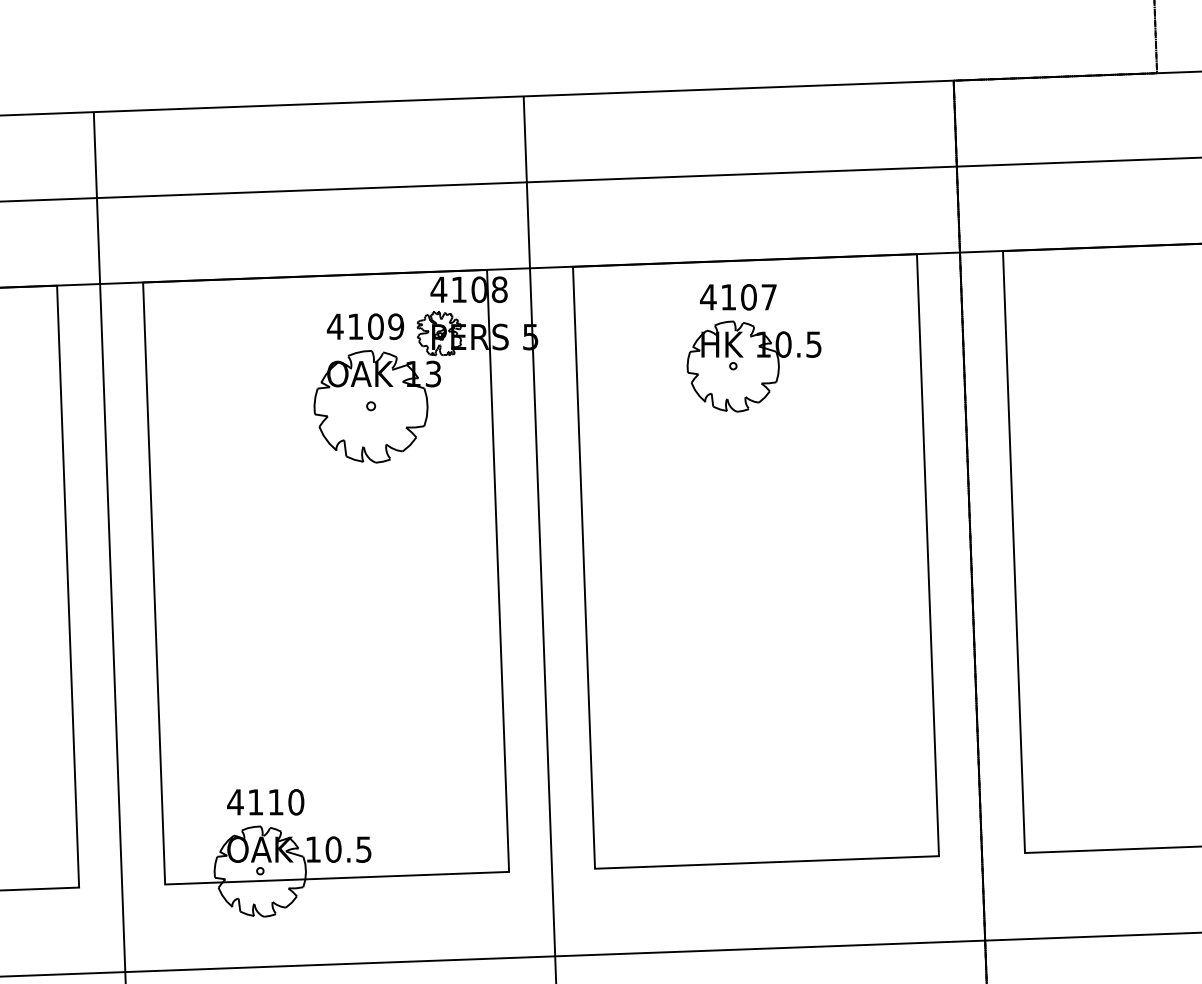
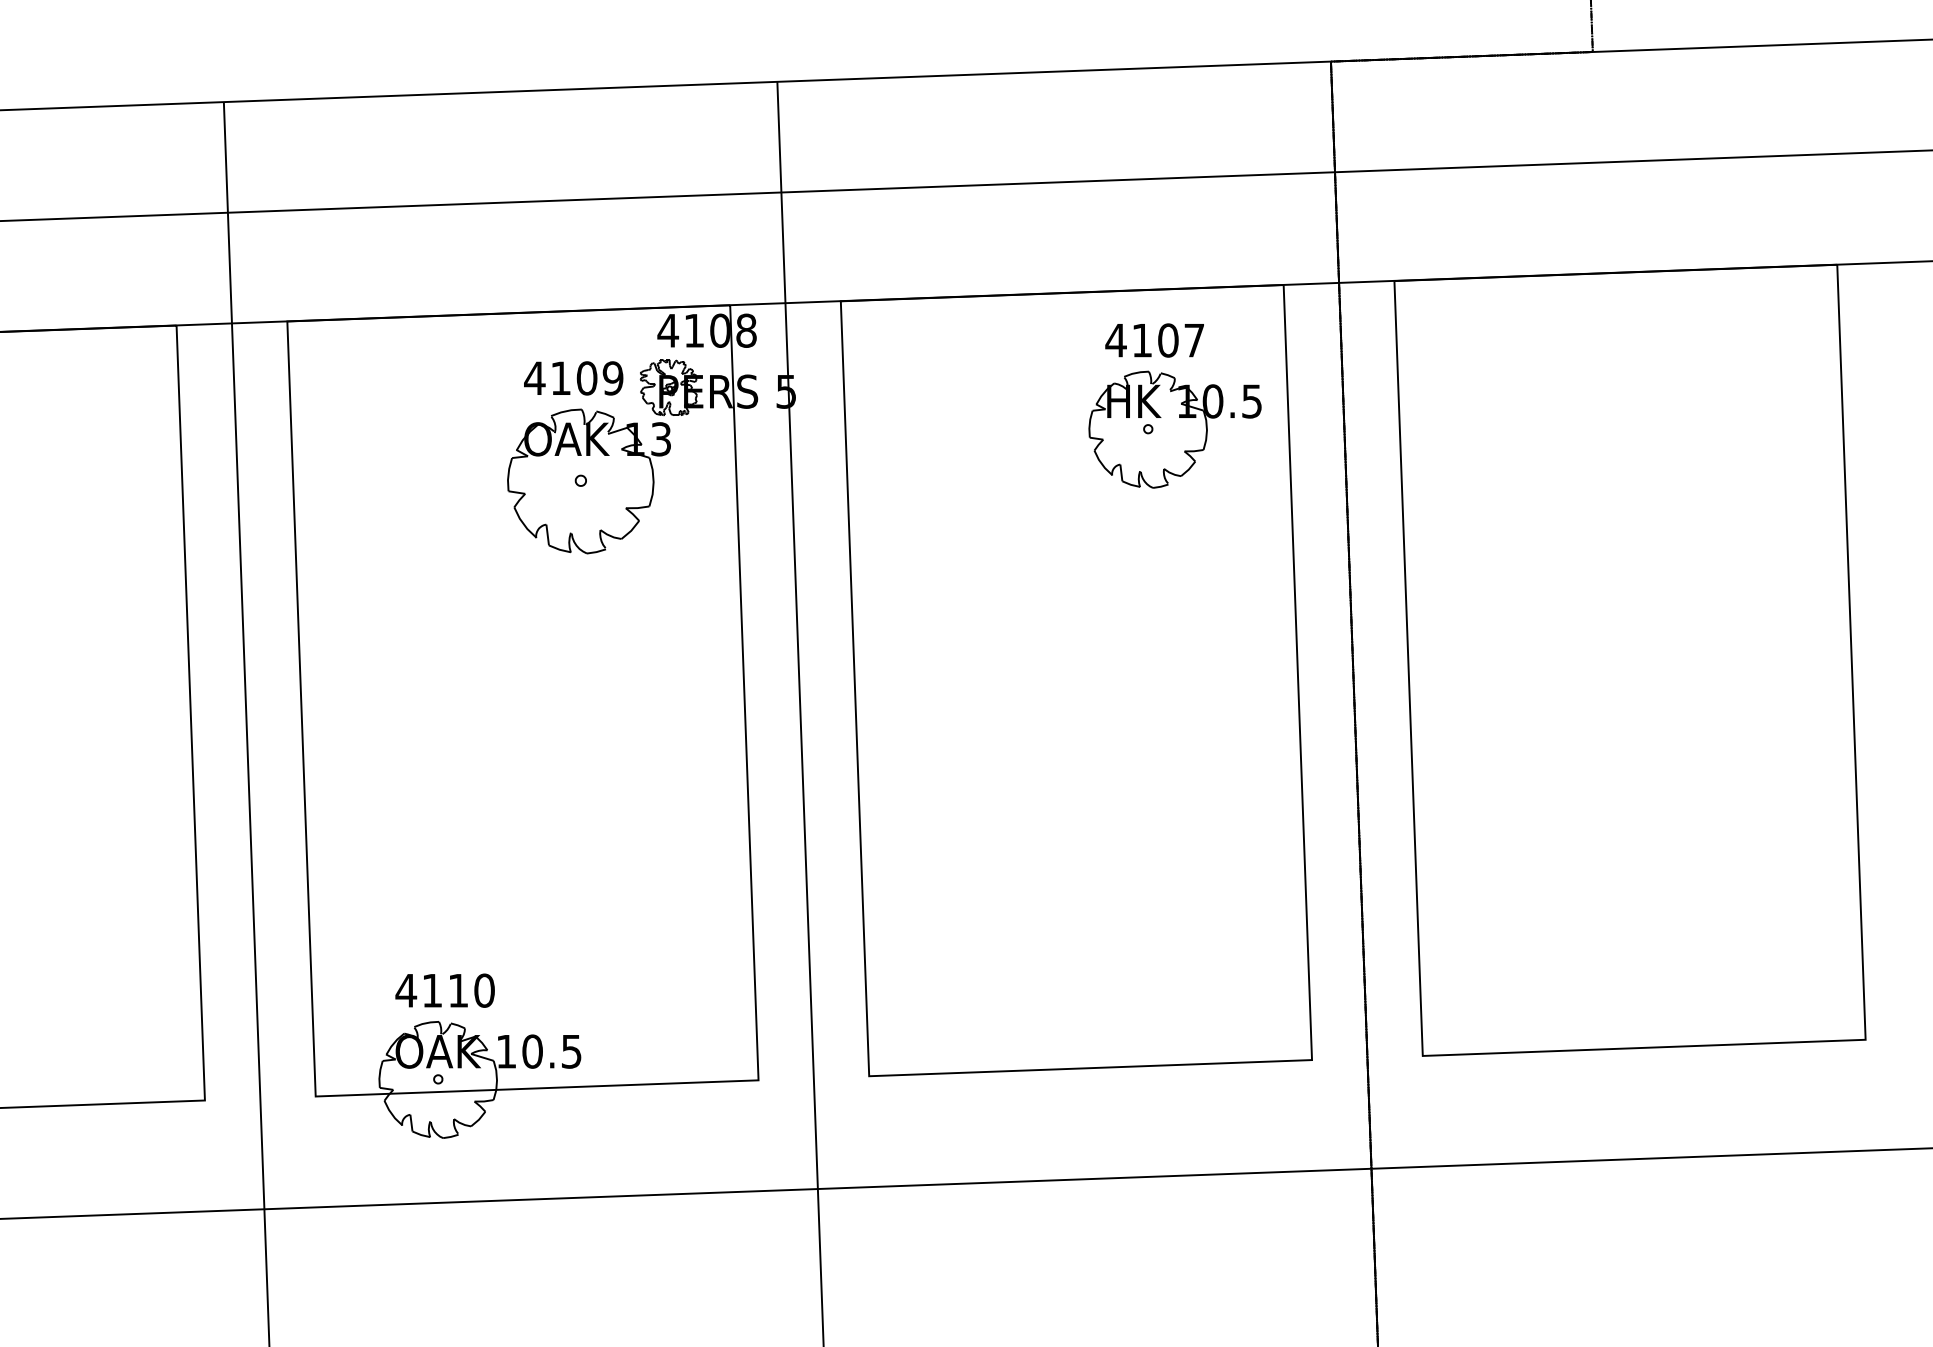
part: (753, 347) -> (1174, 405), moved

